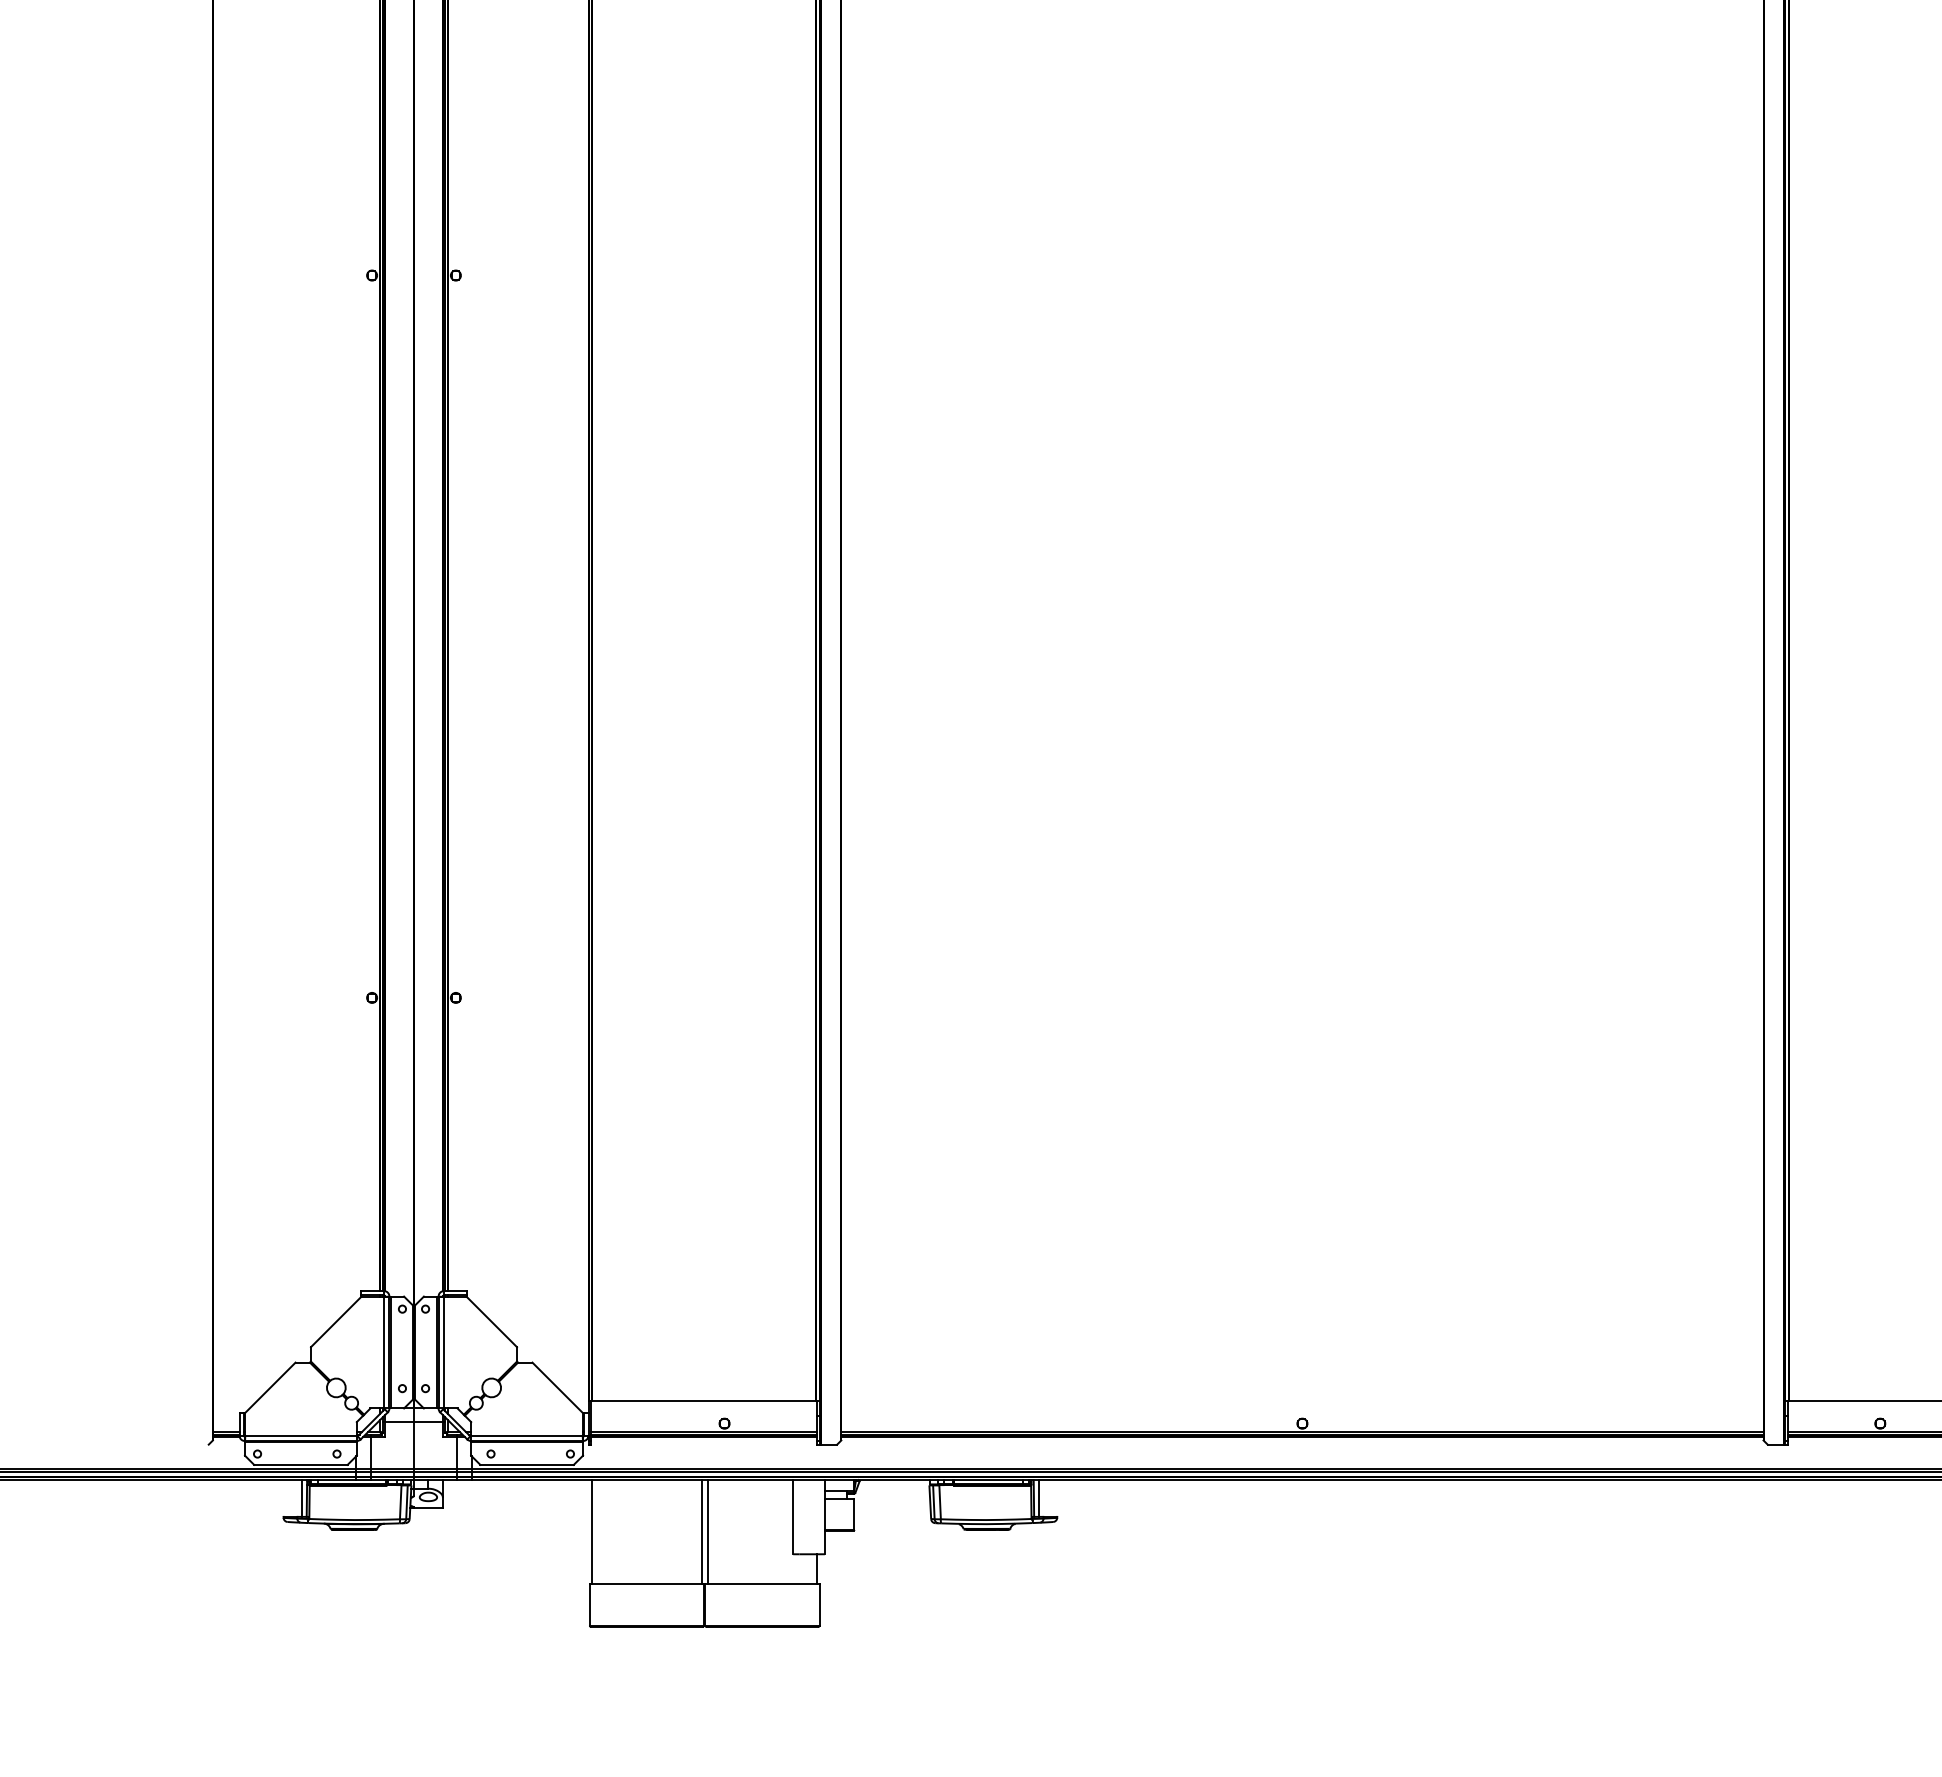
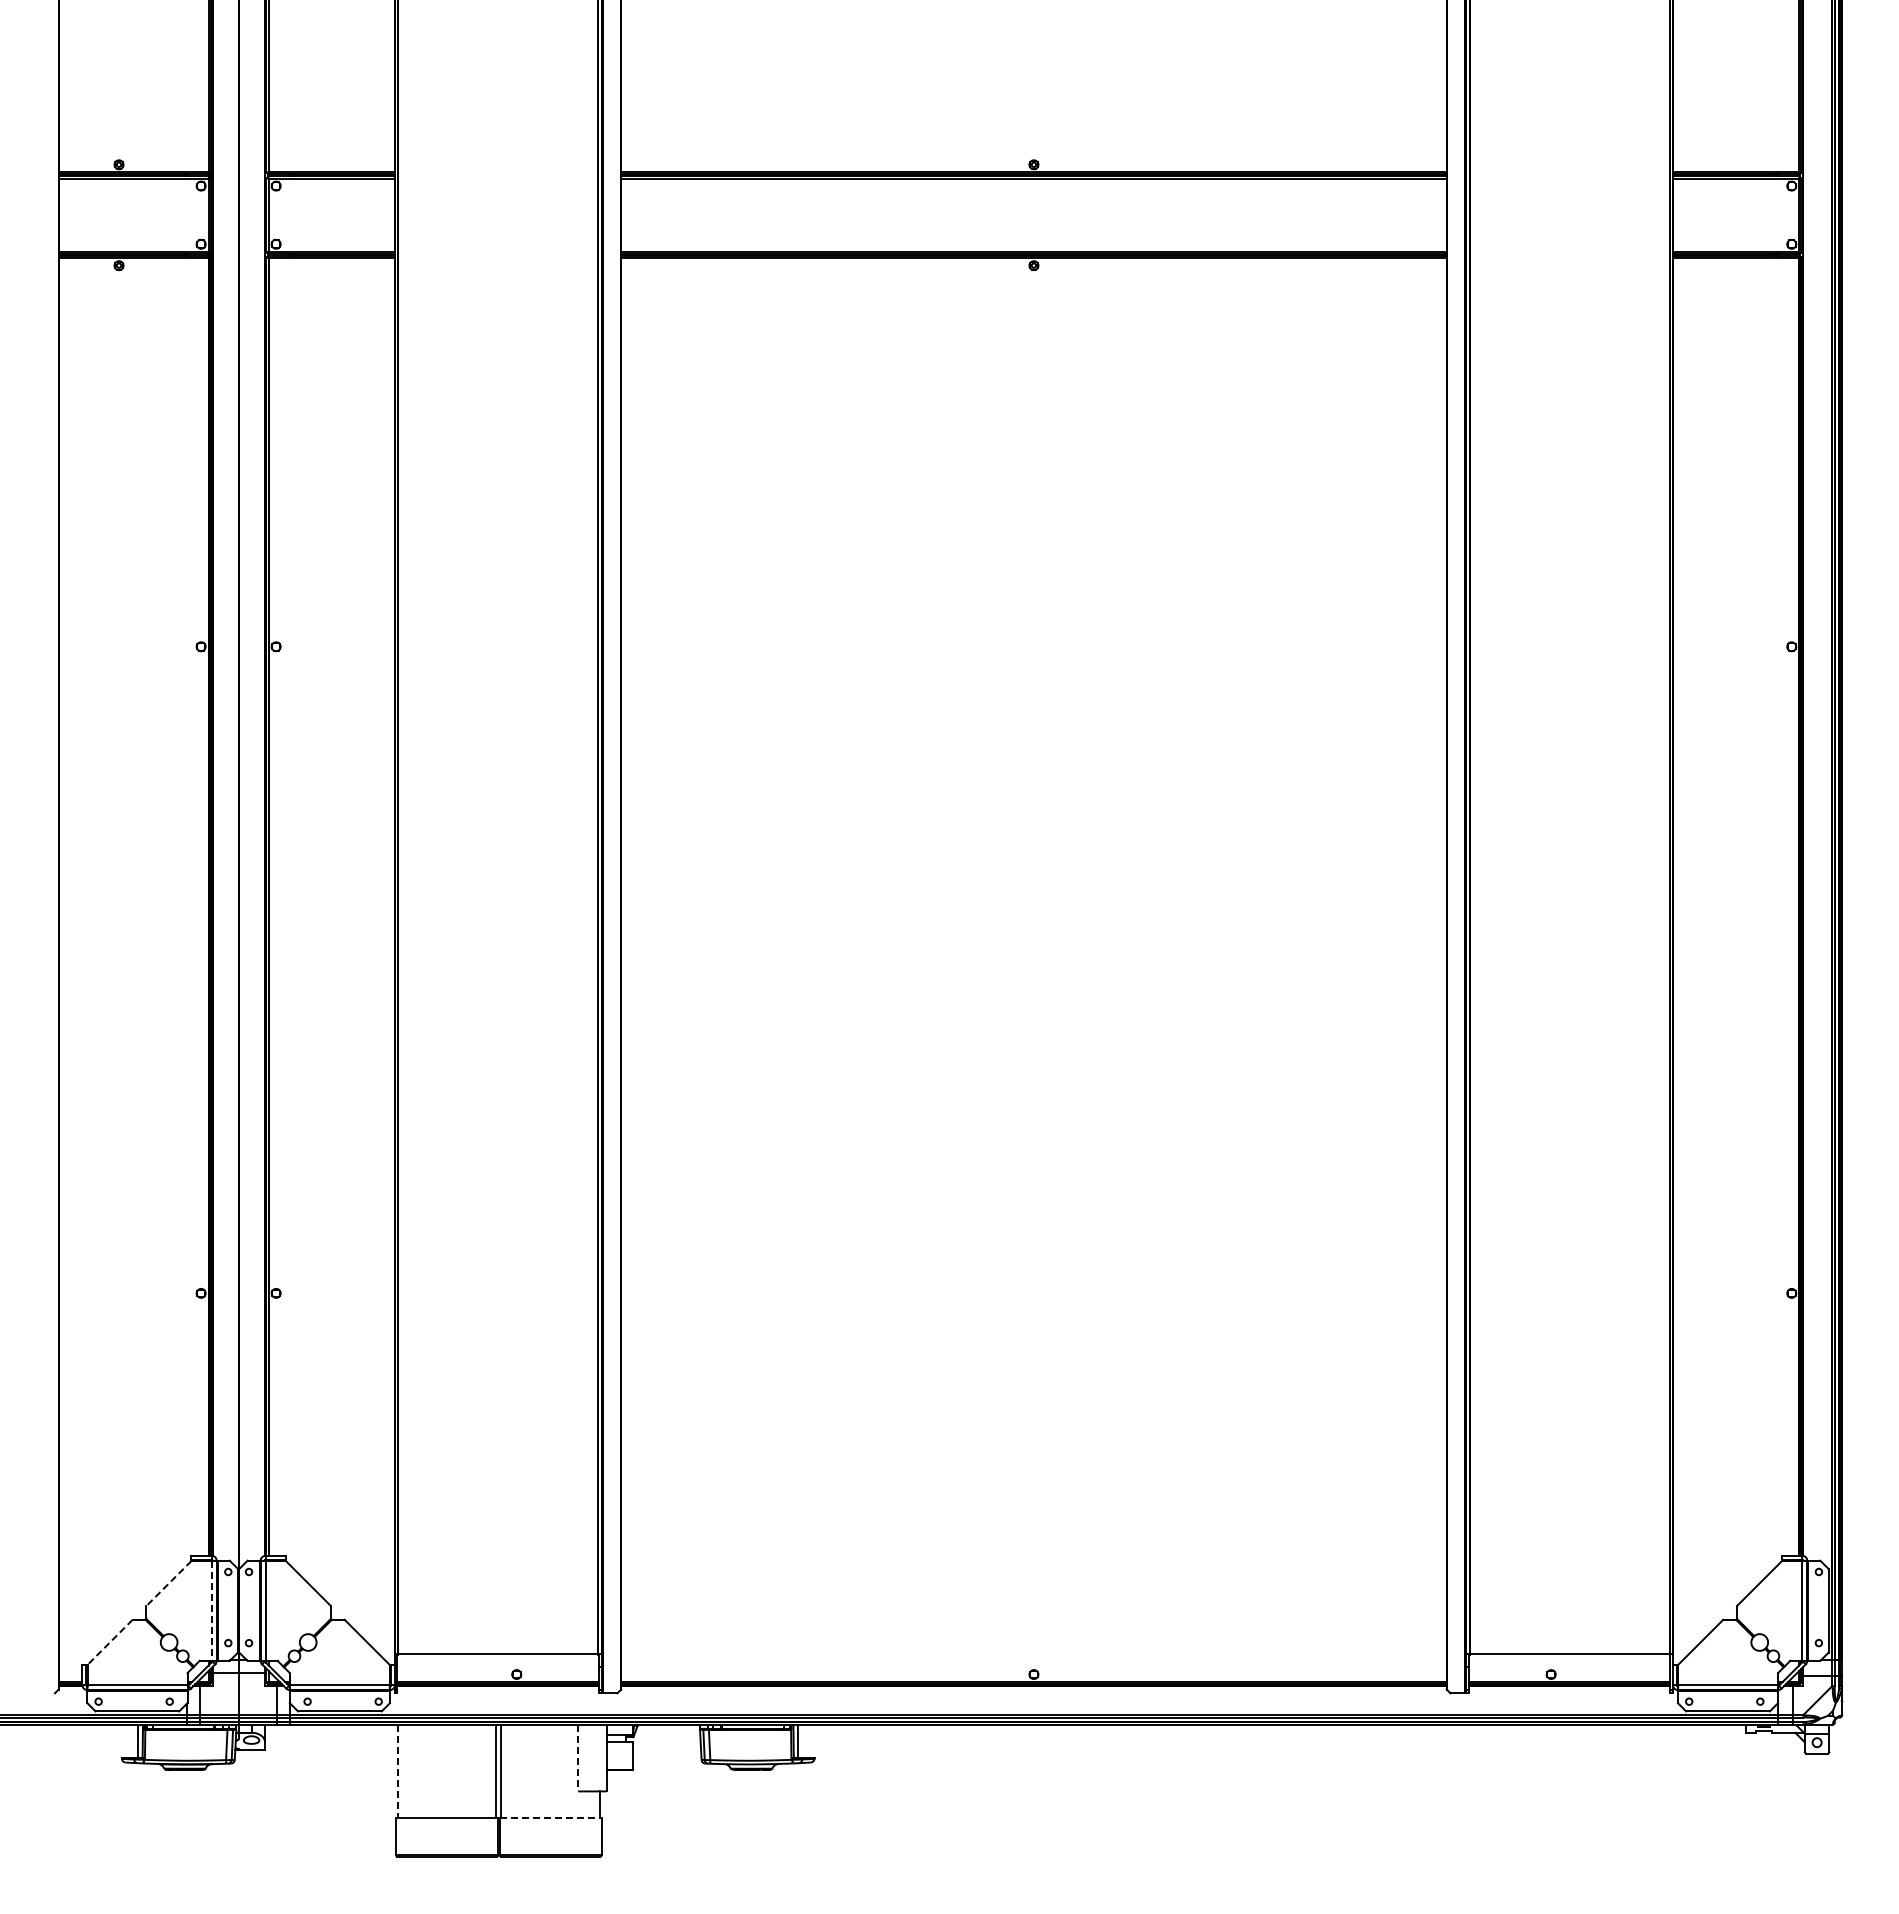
line: (335, 1322) -> (168, 1583), solid -> dashed
line: (383, 1352) -> (211, 1610), solid -> dashed
line: (270, 1387) -> (110, 1642), solid -> dashed
line: (793, 1517) -> (578, 1758), solid -> dashed
line: (591, 1532) -> (397, 1771), solid -> dashed
line: (763, 1583) -> (551, 1817), solid -> dashed

